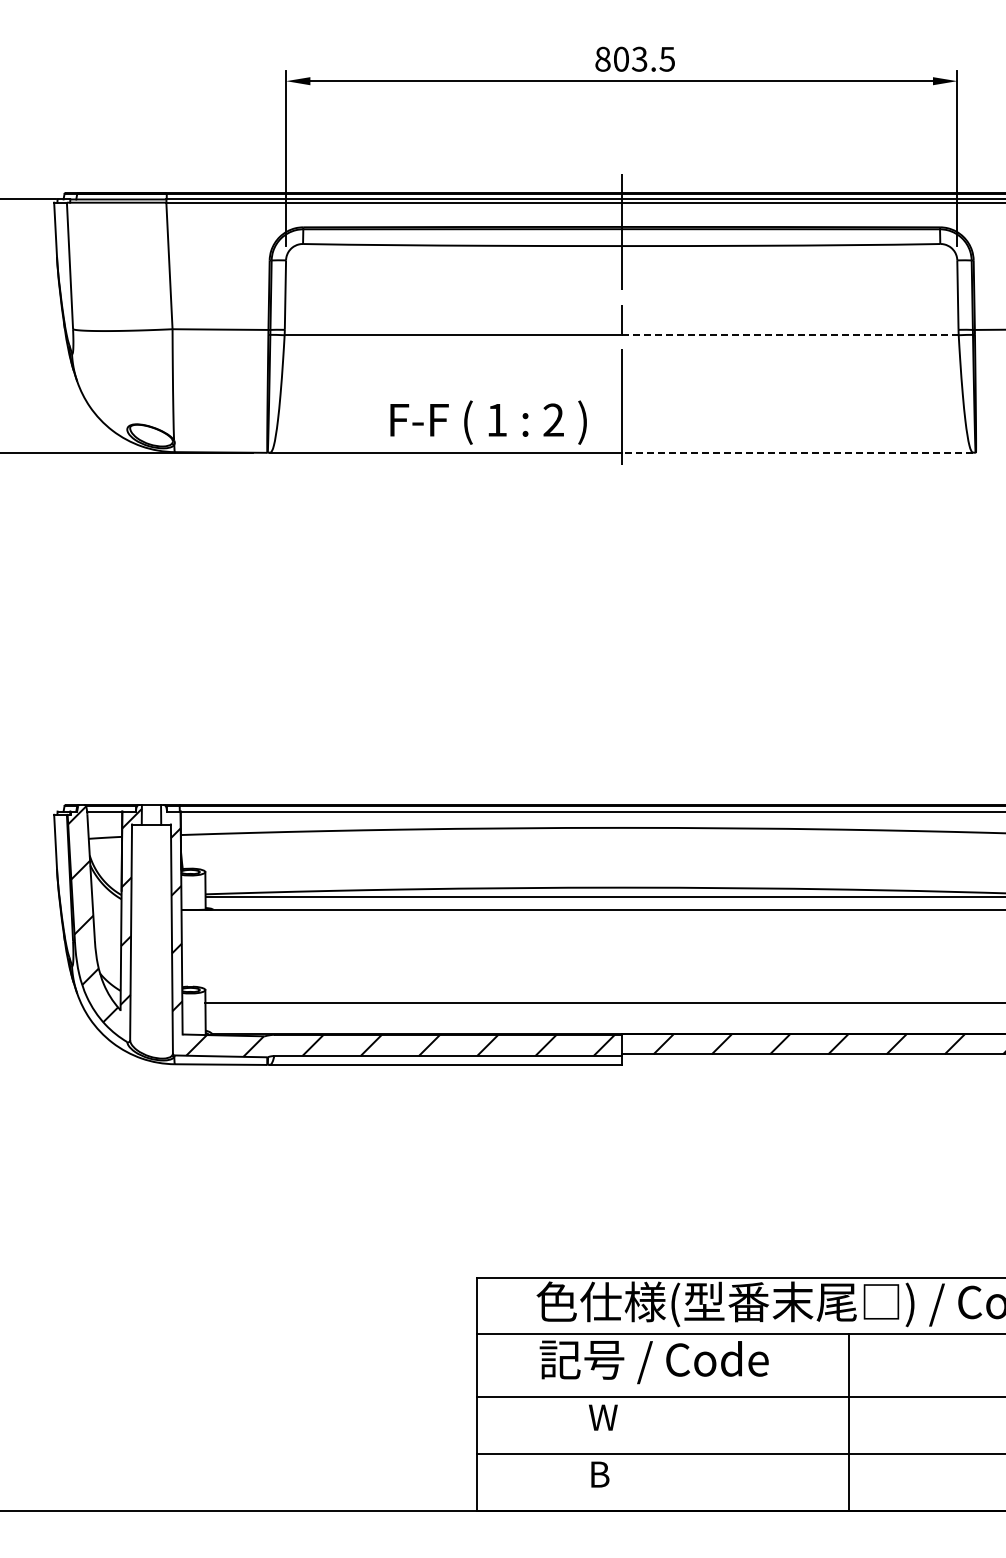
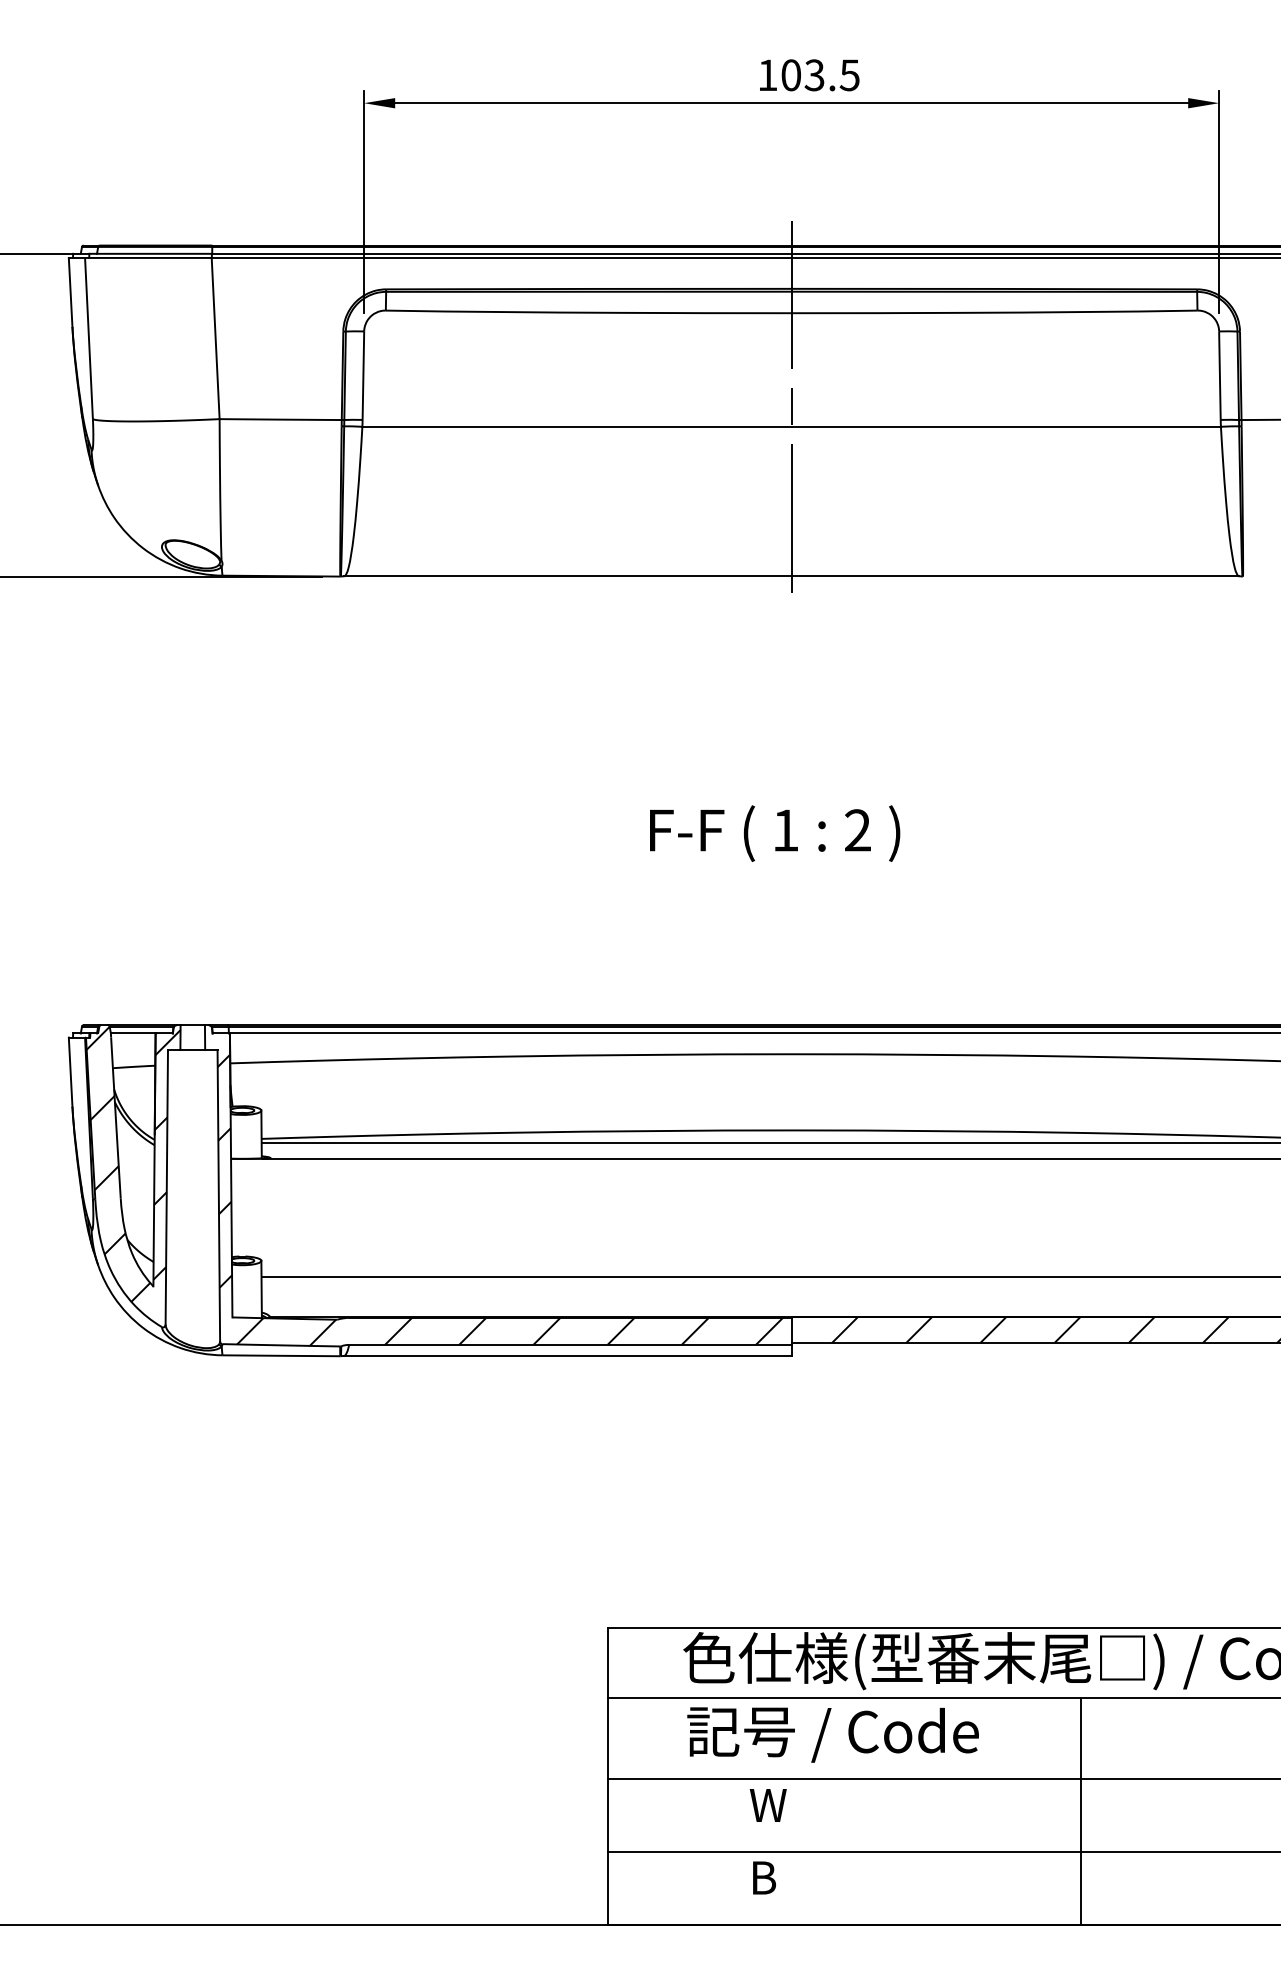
text: (602, 58) -> (767, 74), 803.5 -> 103.5
line: (790, 335) -> (1006, 427), dashed -> solid
text: (488, 422) -> (774, 833), moved
line: (797, 452) -> (1015, 576), dashed -> solid

